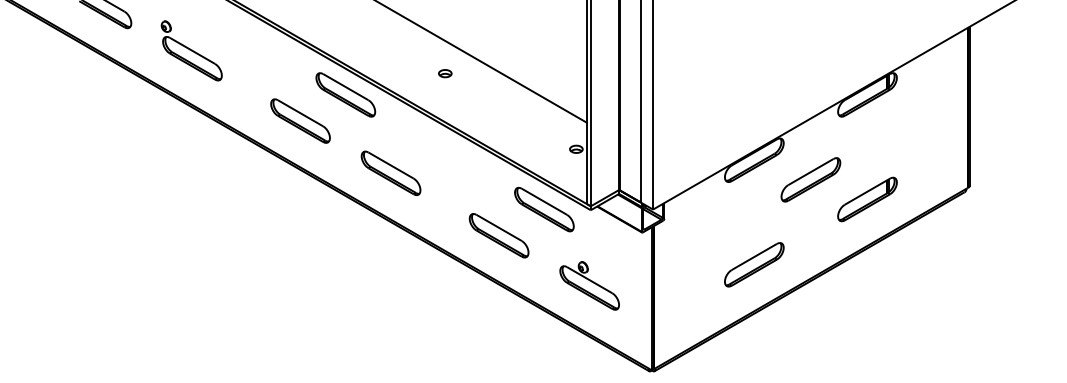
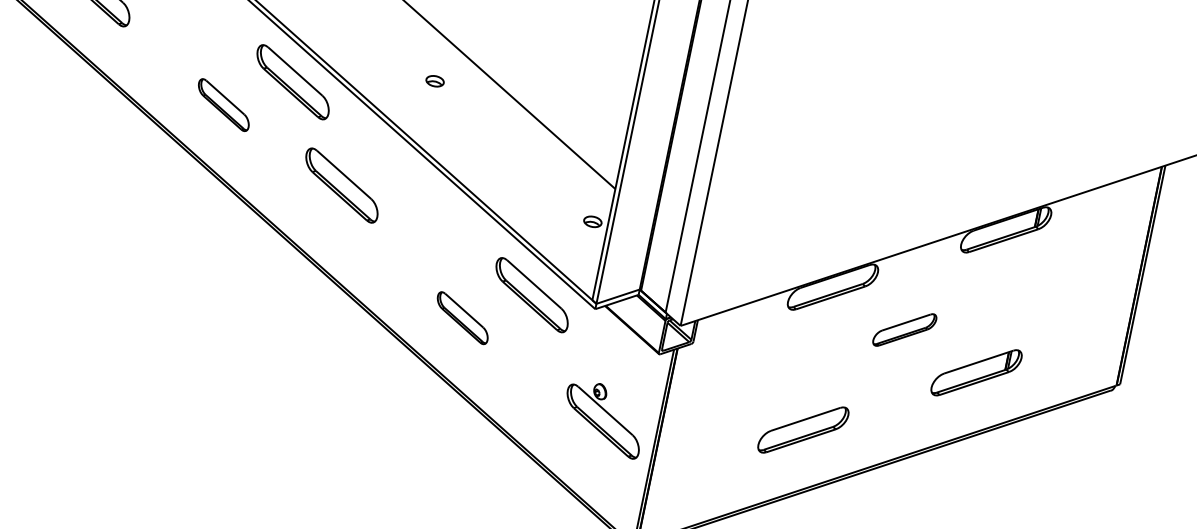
part: (300, 120) -> (223, 104), size x0.7
part: (390, 172) -> (341, 184), moved
part: (810, 179) -> (904, 329), size x0.7
part: (498, 235) -> (462, 317), size x0.7
part: (589, 285) -> (603, 418), moved

